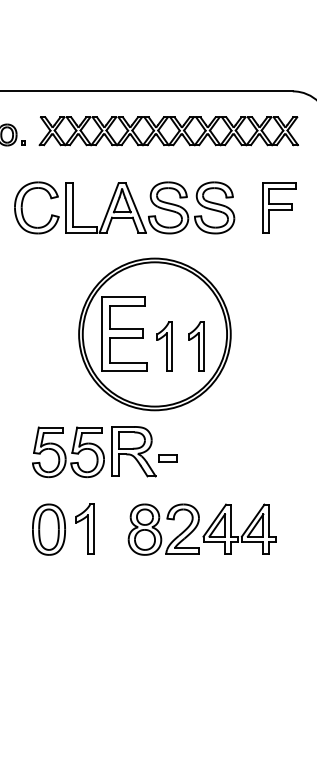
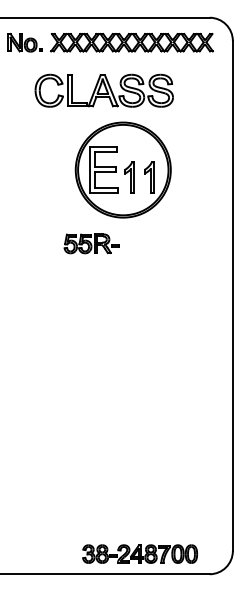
part: (279, 207) -> (201, 90), removed
part: (104, 451) -> (91, 243), size x0.6
part: (62, 529) -> (65, 292), removed
part: (201, 529) -> (152, 292), removed

